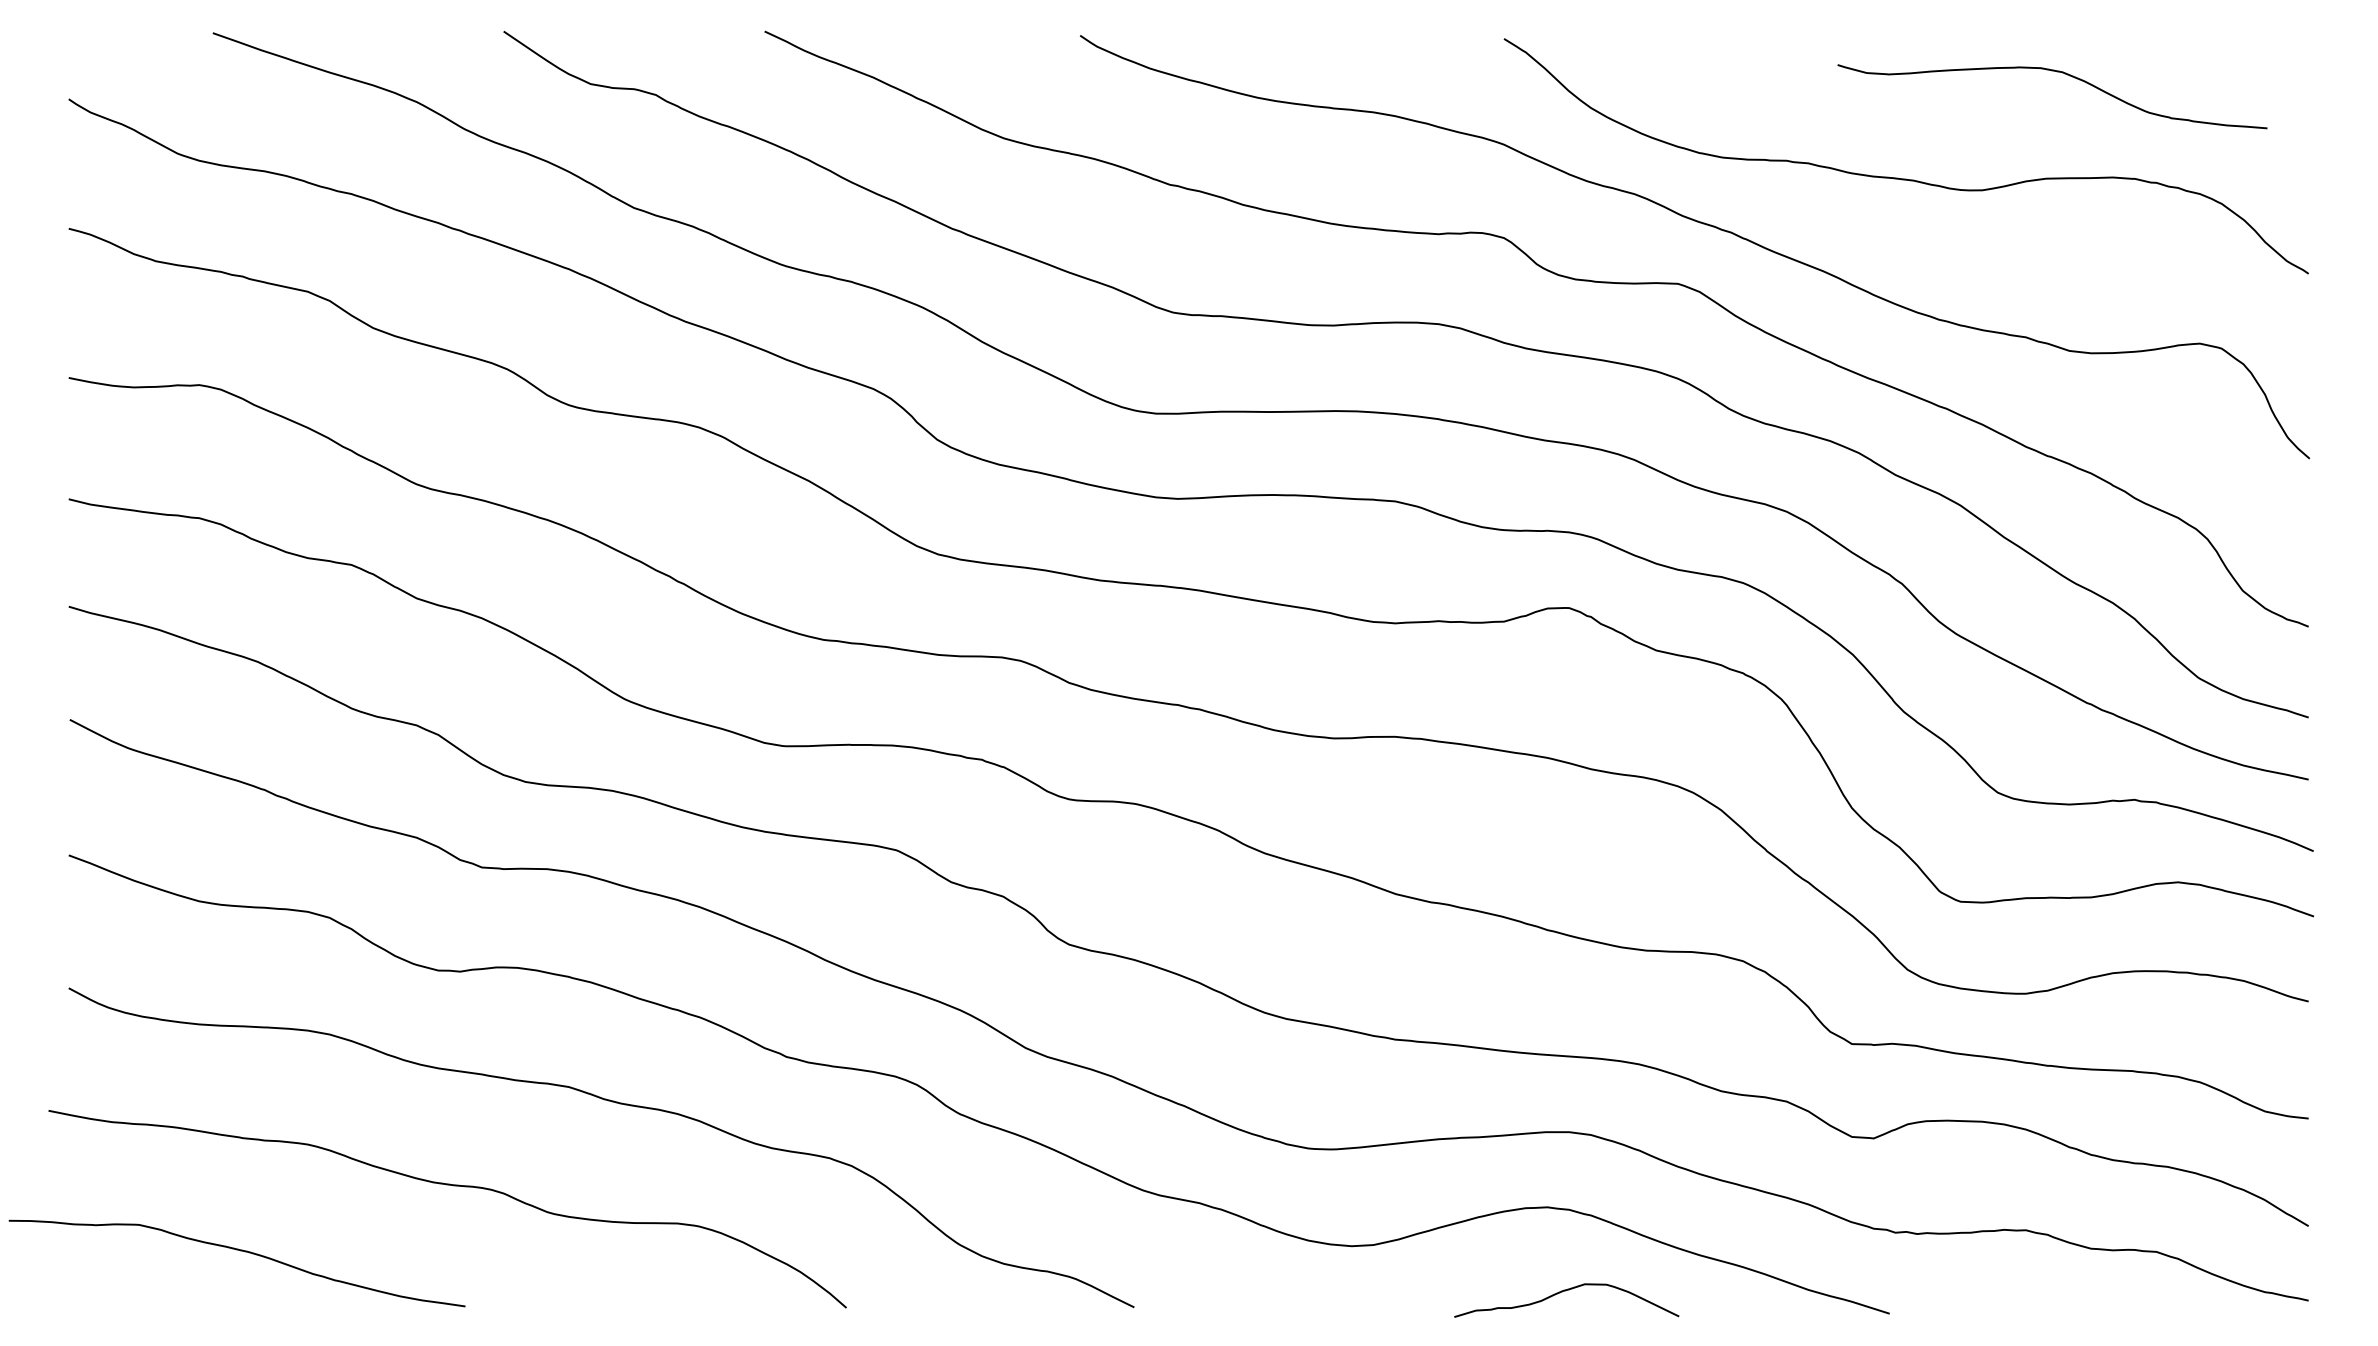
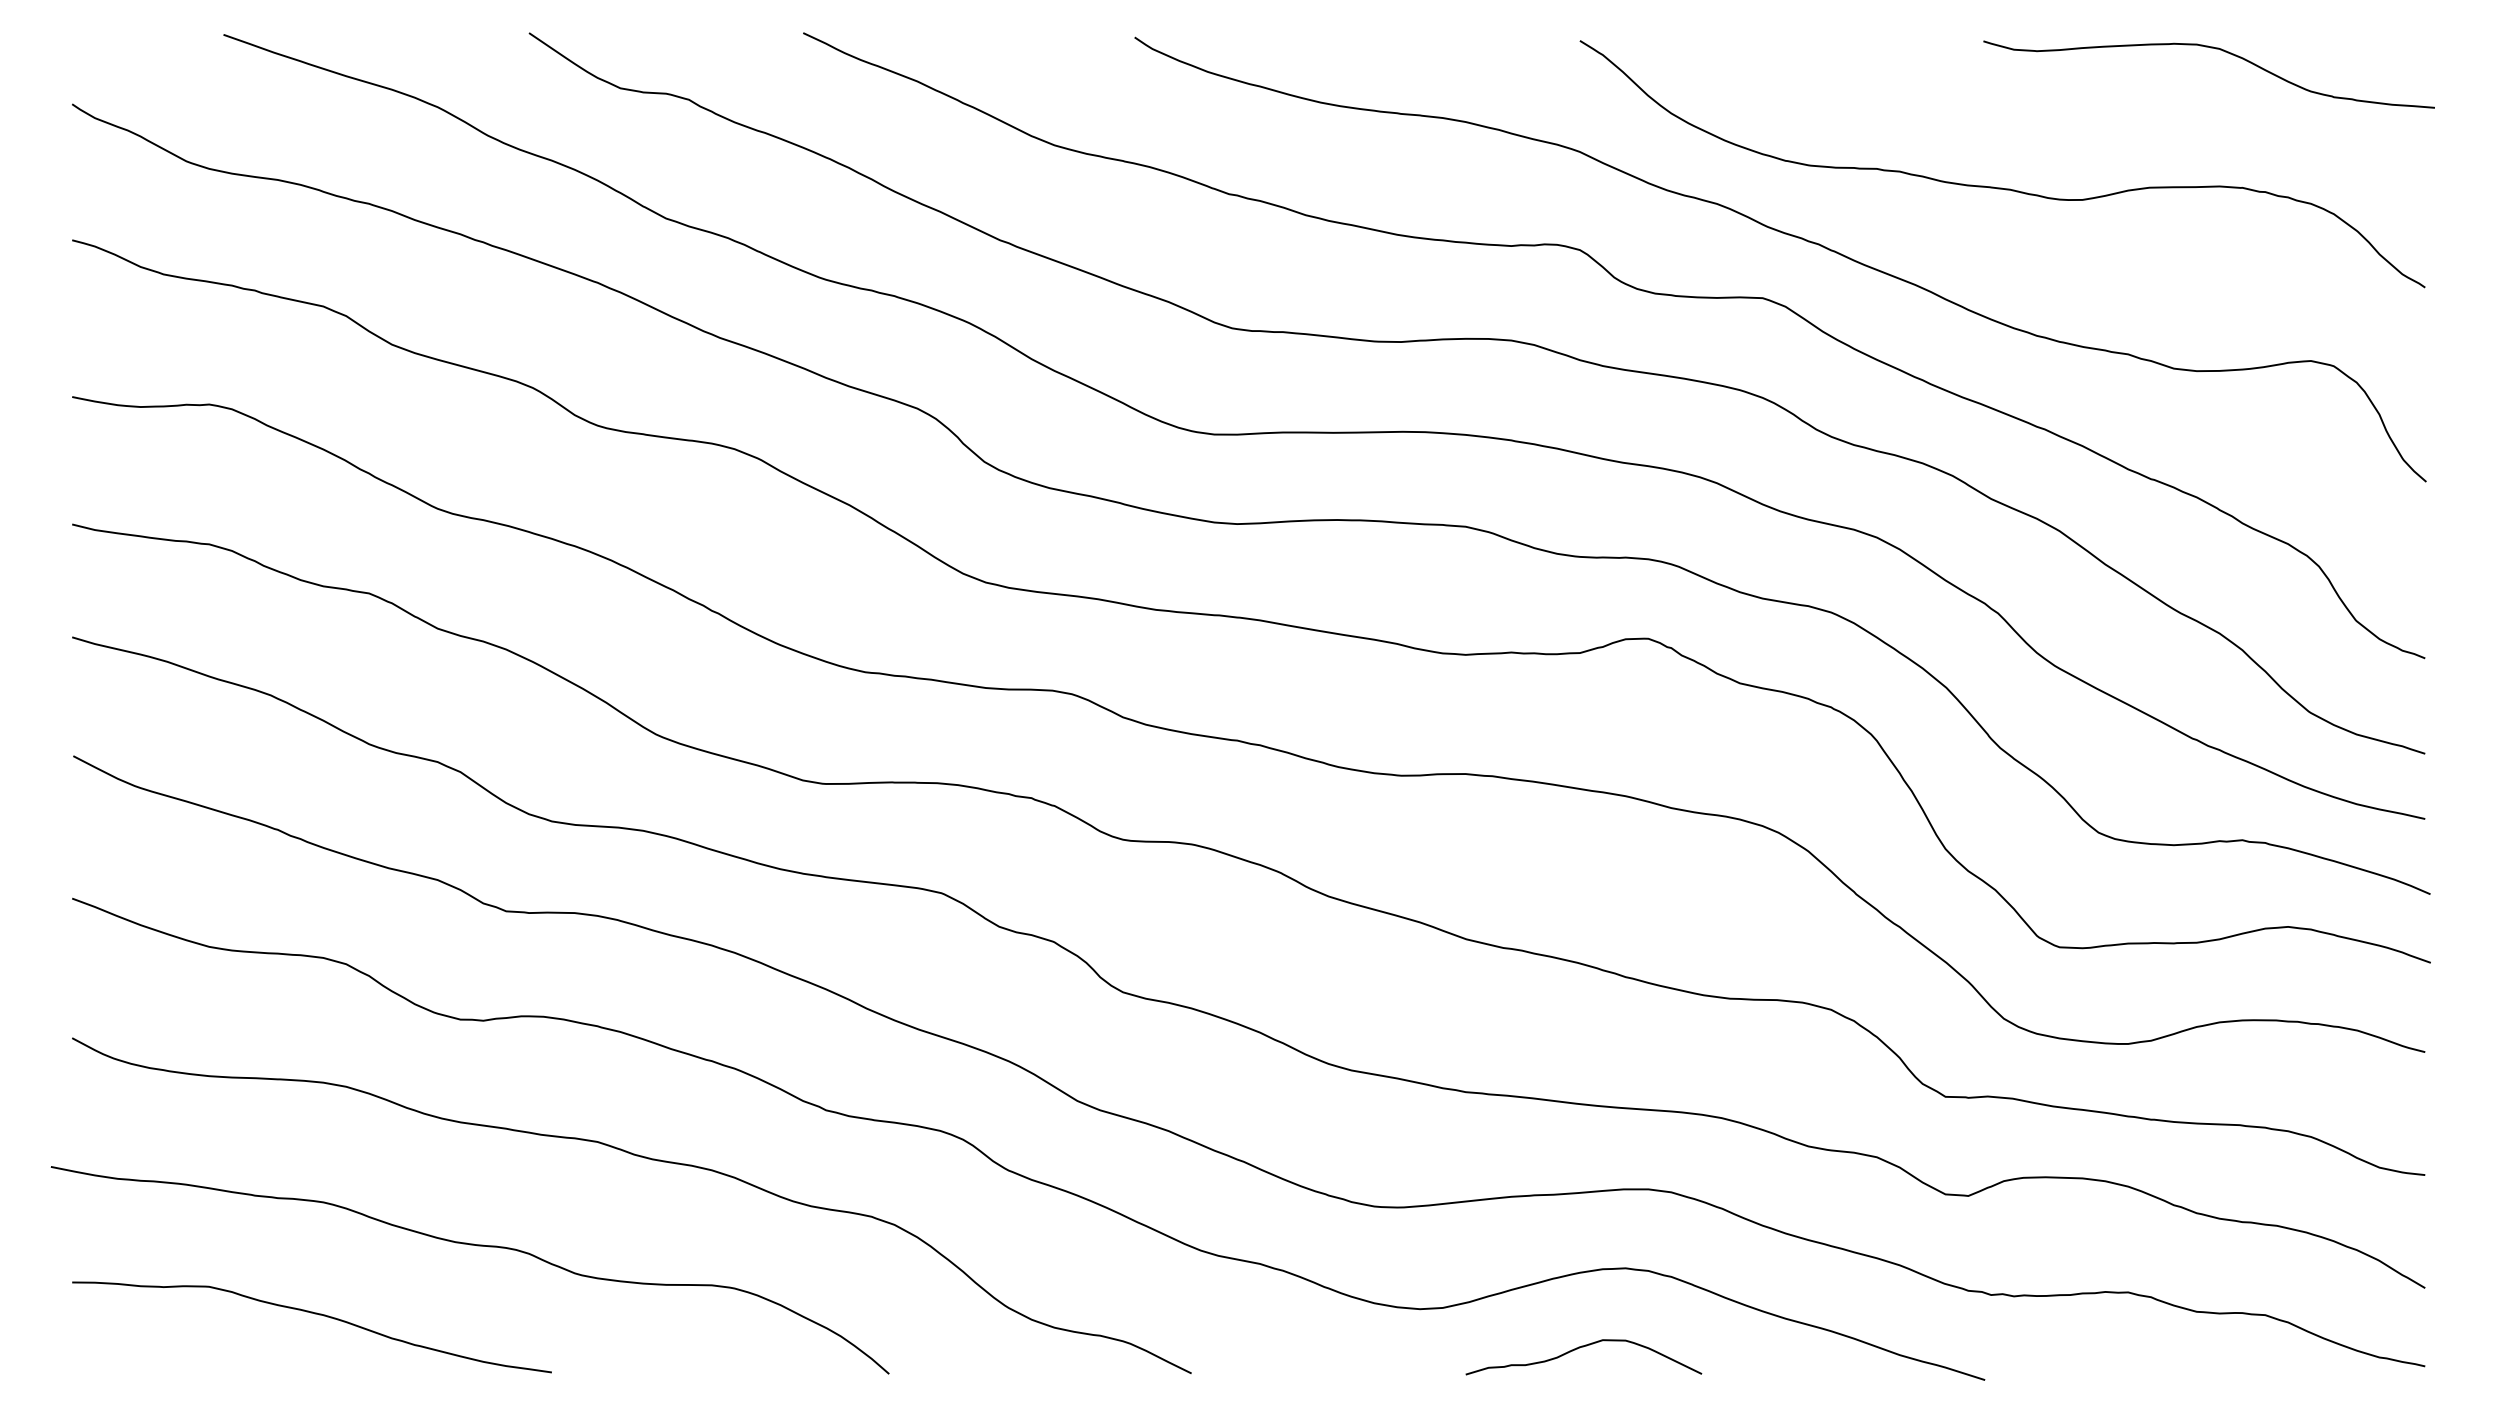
curve: (2053, 71) -> (2210, 48), moved
curve: (239, 1251) -> (314, 1314), moved
curve: (1562, 1292) -> (1579, 1348), moved

